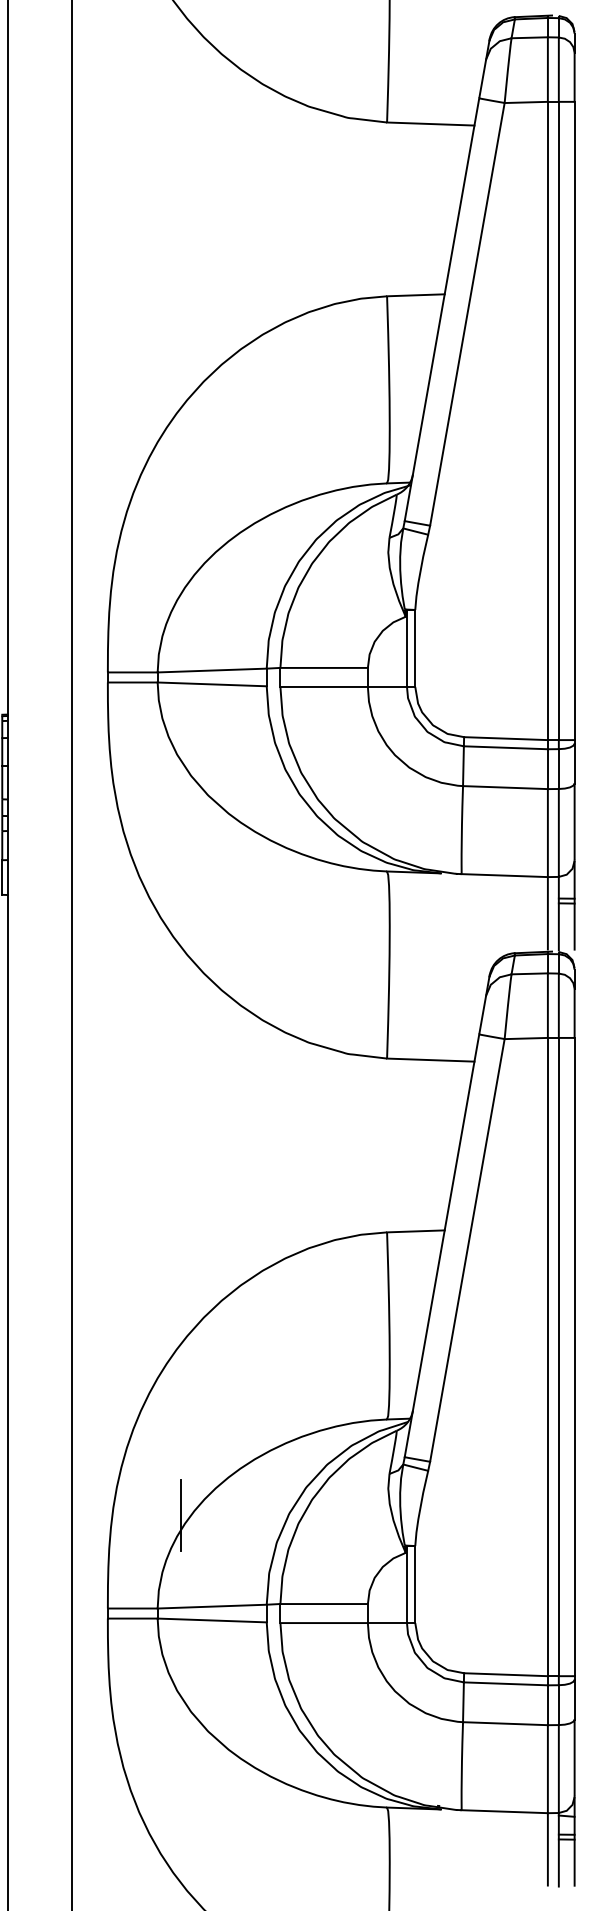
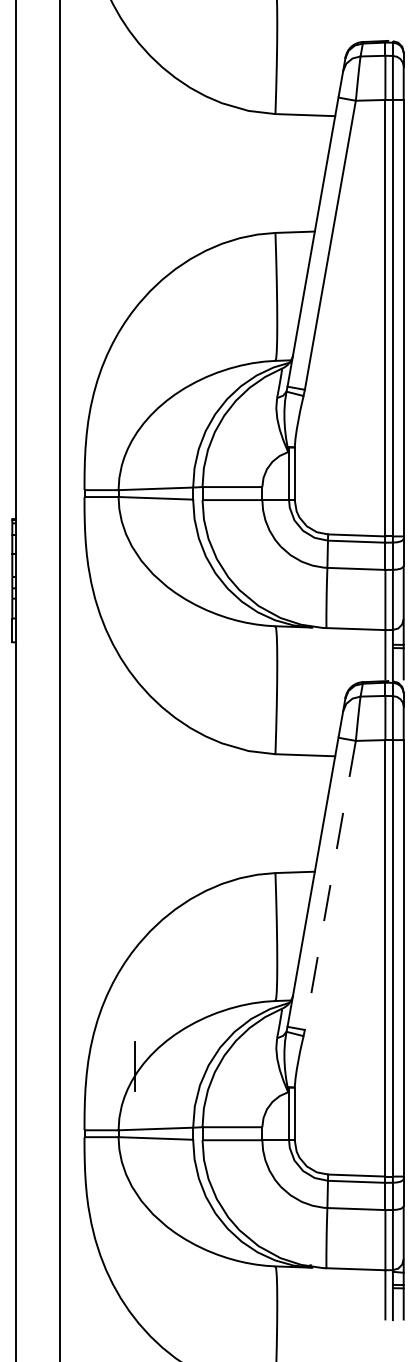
line: (467, 1250) -> (330, 885), solid -> dashed

